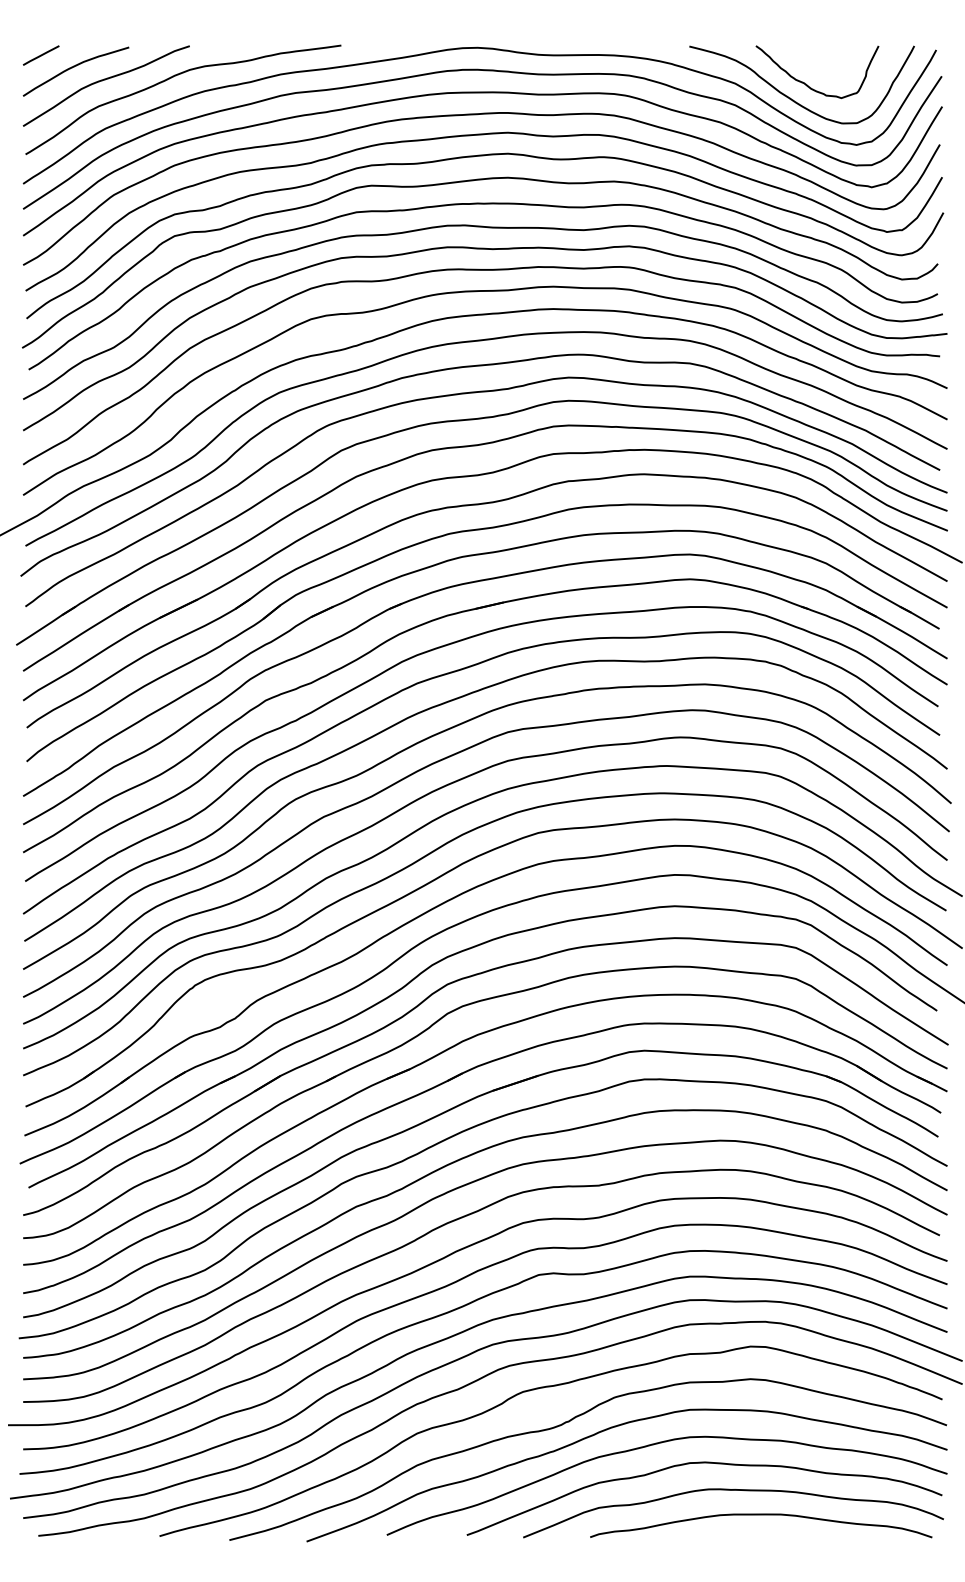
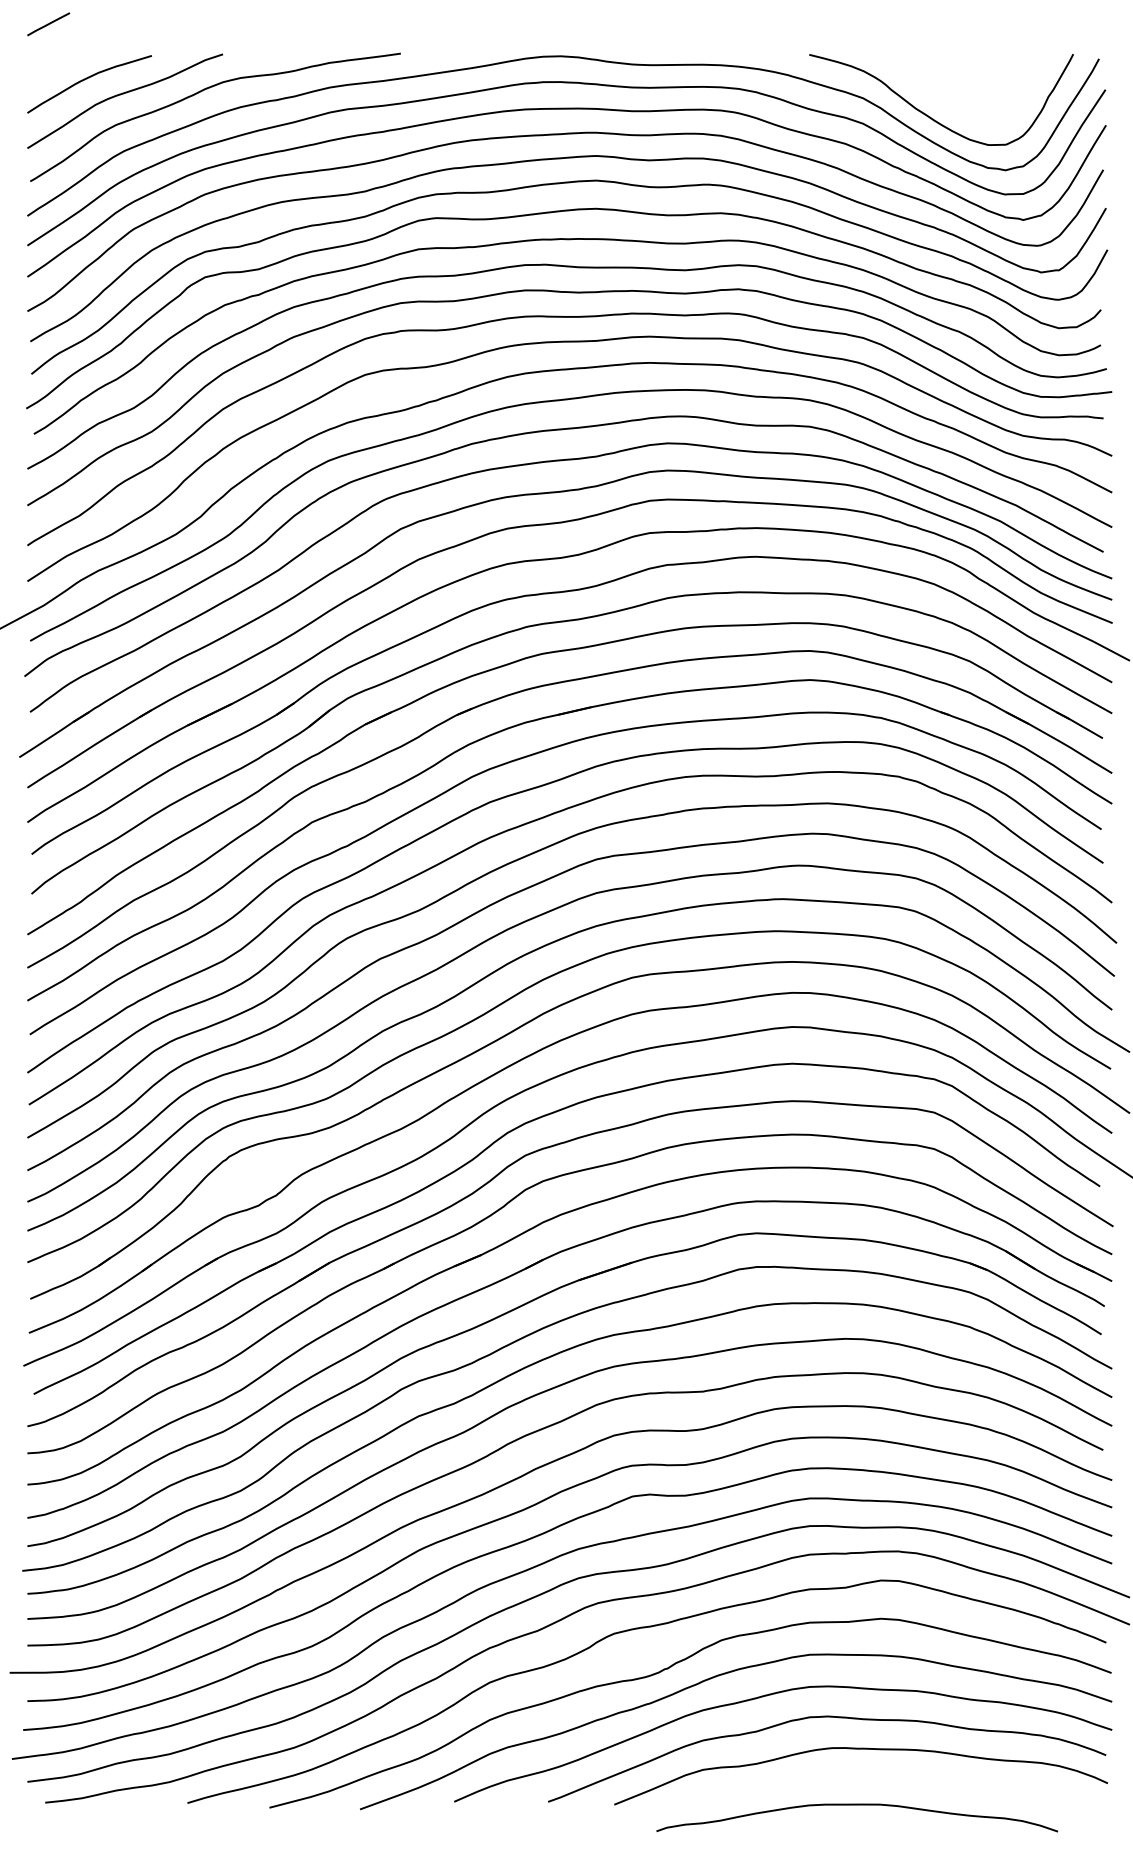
line: (41, 55) -> (48, 24), moved
curve: (806, 83) -> (946, 98), removed
curve: (761, 1515) -> (857, 1805), moved

